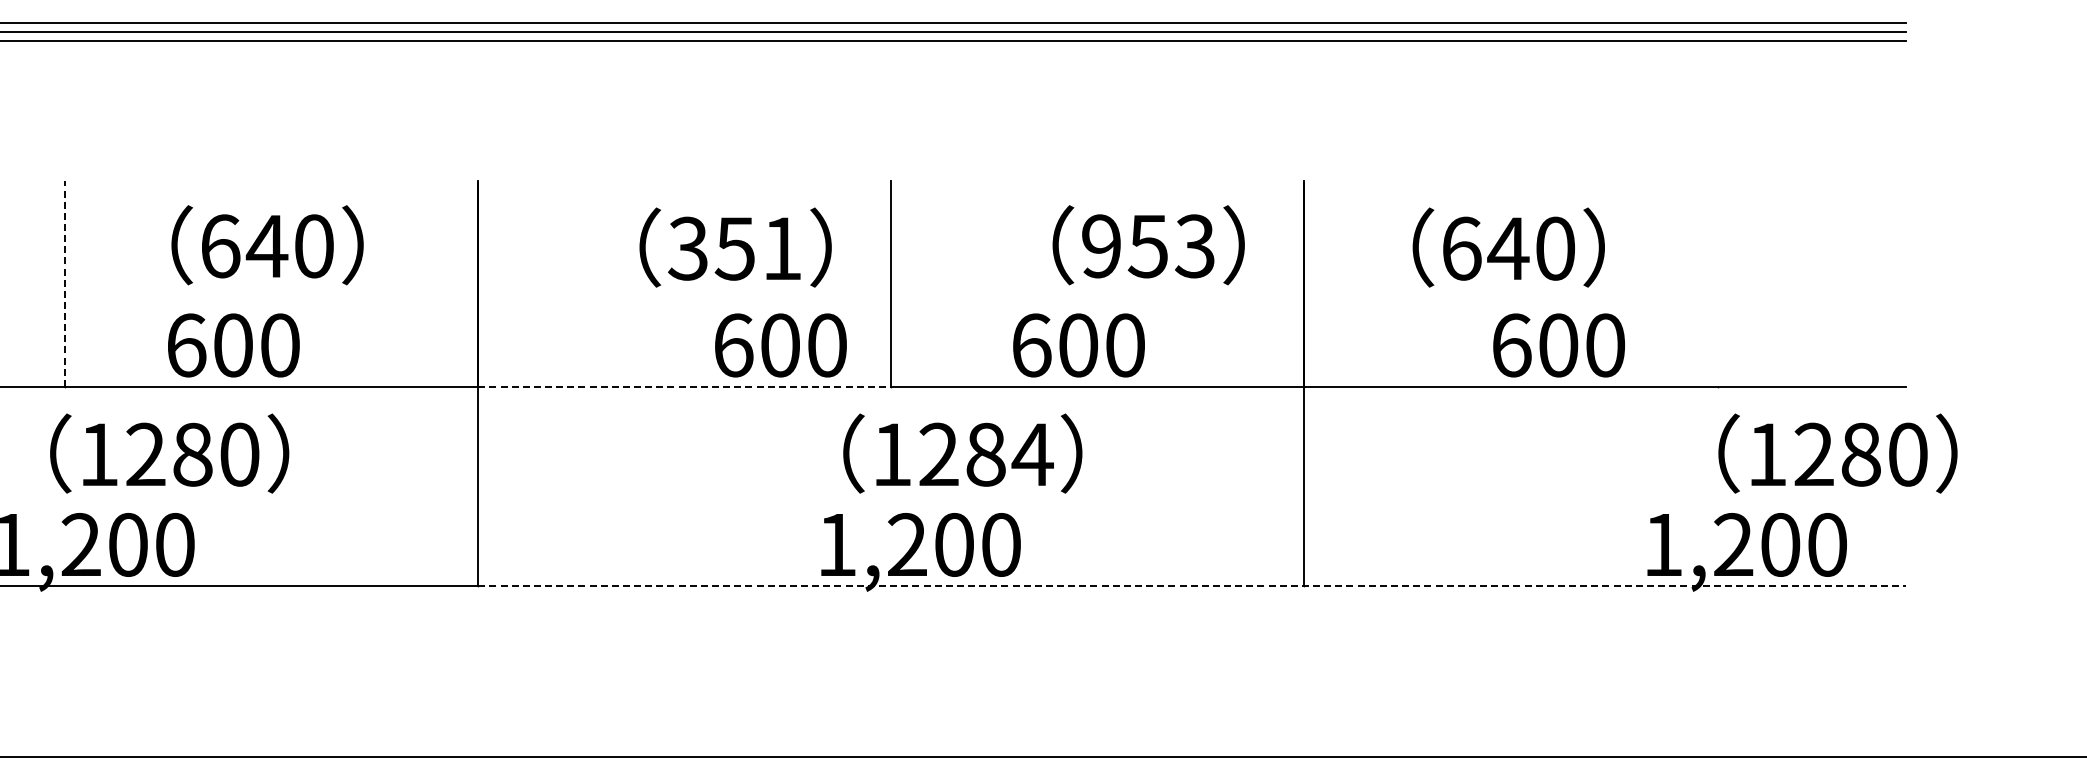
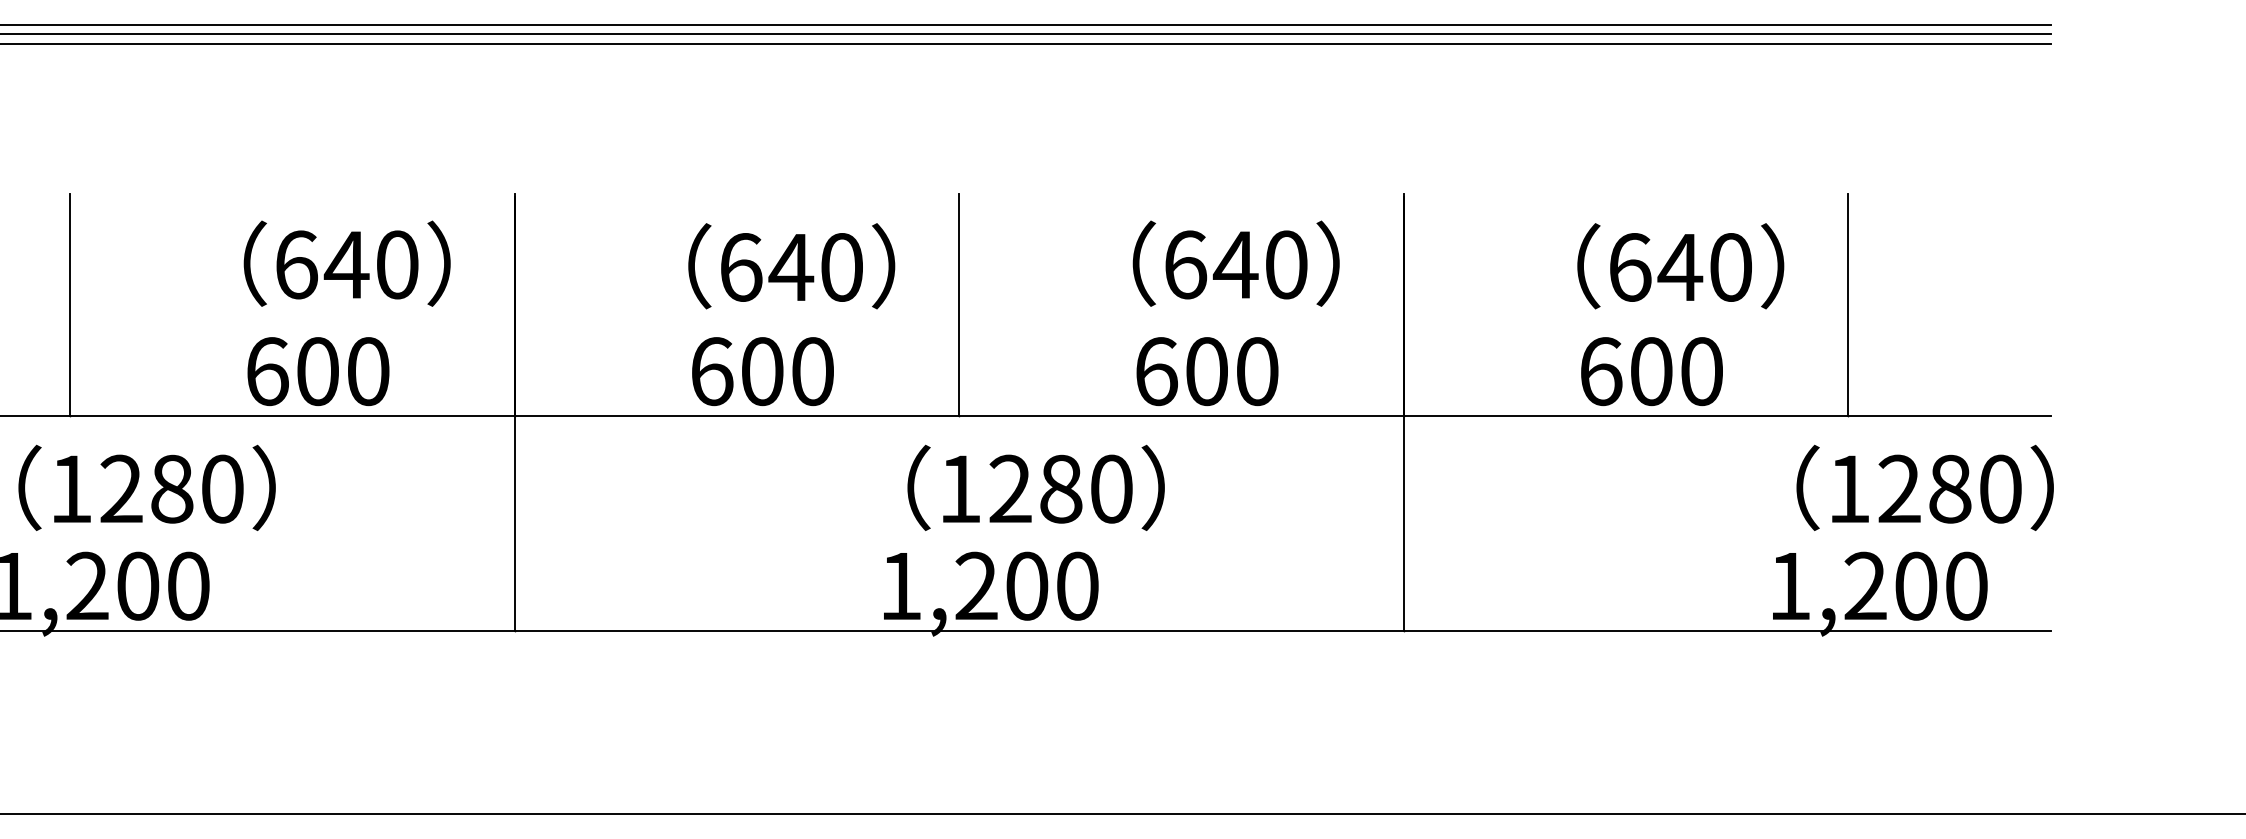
text: (267, 245) -> (347, 264), moved
text: (1148, 246) -> (1235, 265), 953 -> 640
text: (1508, 247) -> (1680, 266), moved
text: (734, 248) -> (790, 267), 351 -> 640
line: (65, 283) -> (70, 304), dashed -> solid
line: (1717, 283) -> (1848, 304), added
text: (233, 345) -> (318, 371), moved
text: (780, 345) -> (762, 371), moved
text: (1078, 345) -> (1206, 371), moved
text: (1558, 345) -> (1651, 371), moved
line: (684, 386) -> (736, 415), dashed -> solid
text: (169, 453) -> (146, 487), moved
text: (1837, 453) -> (1924, 487), moved
text: (1032, 454) -> (1111, 488), 1284 -> 1280
line: (1192, 586) -> (1283, 630), dashed -> solid

